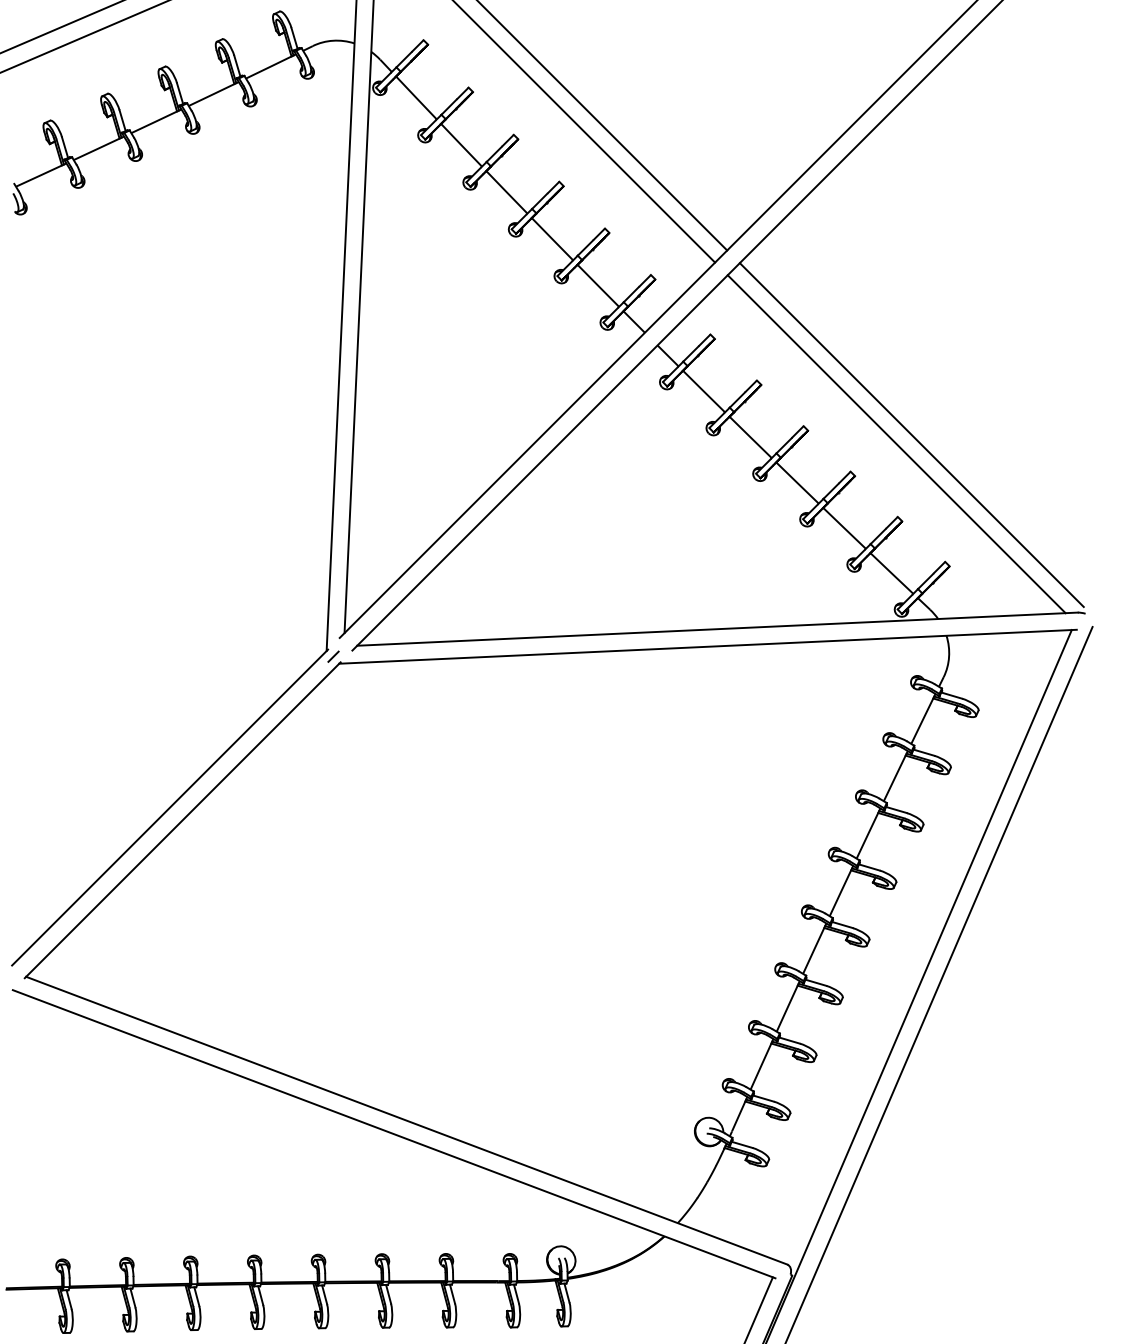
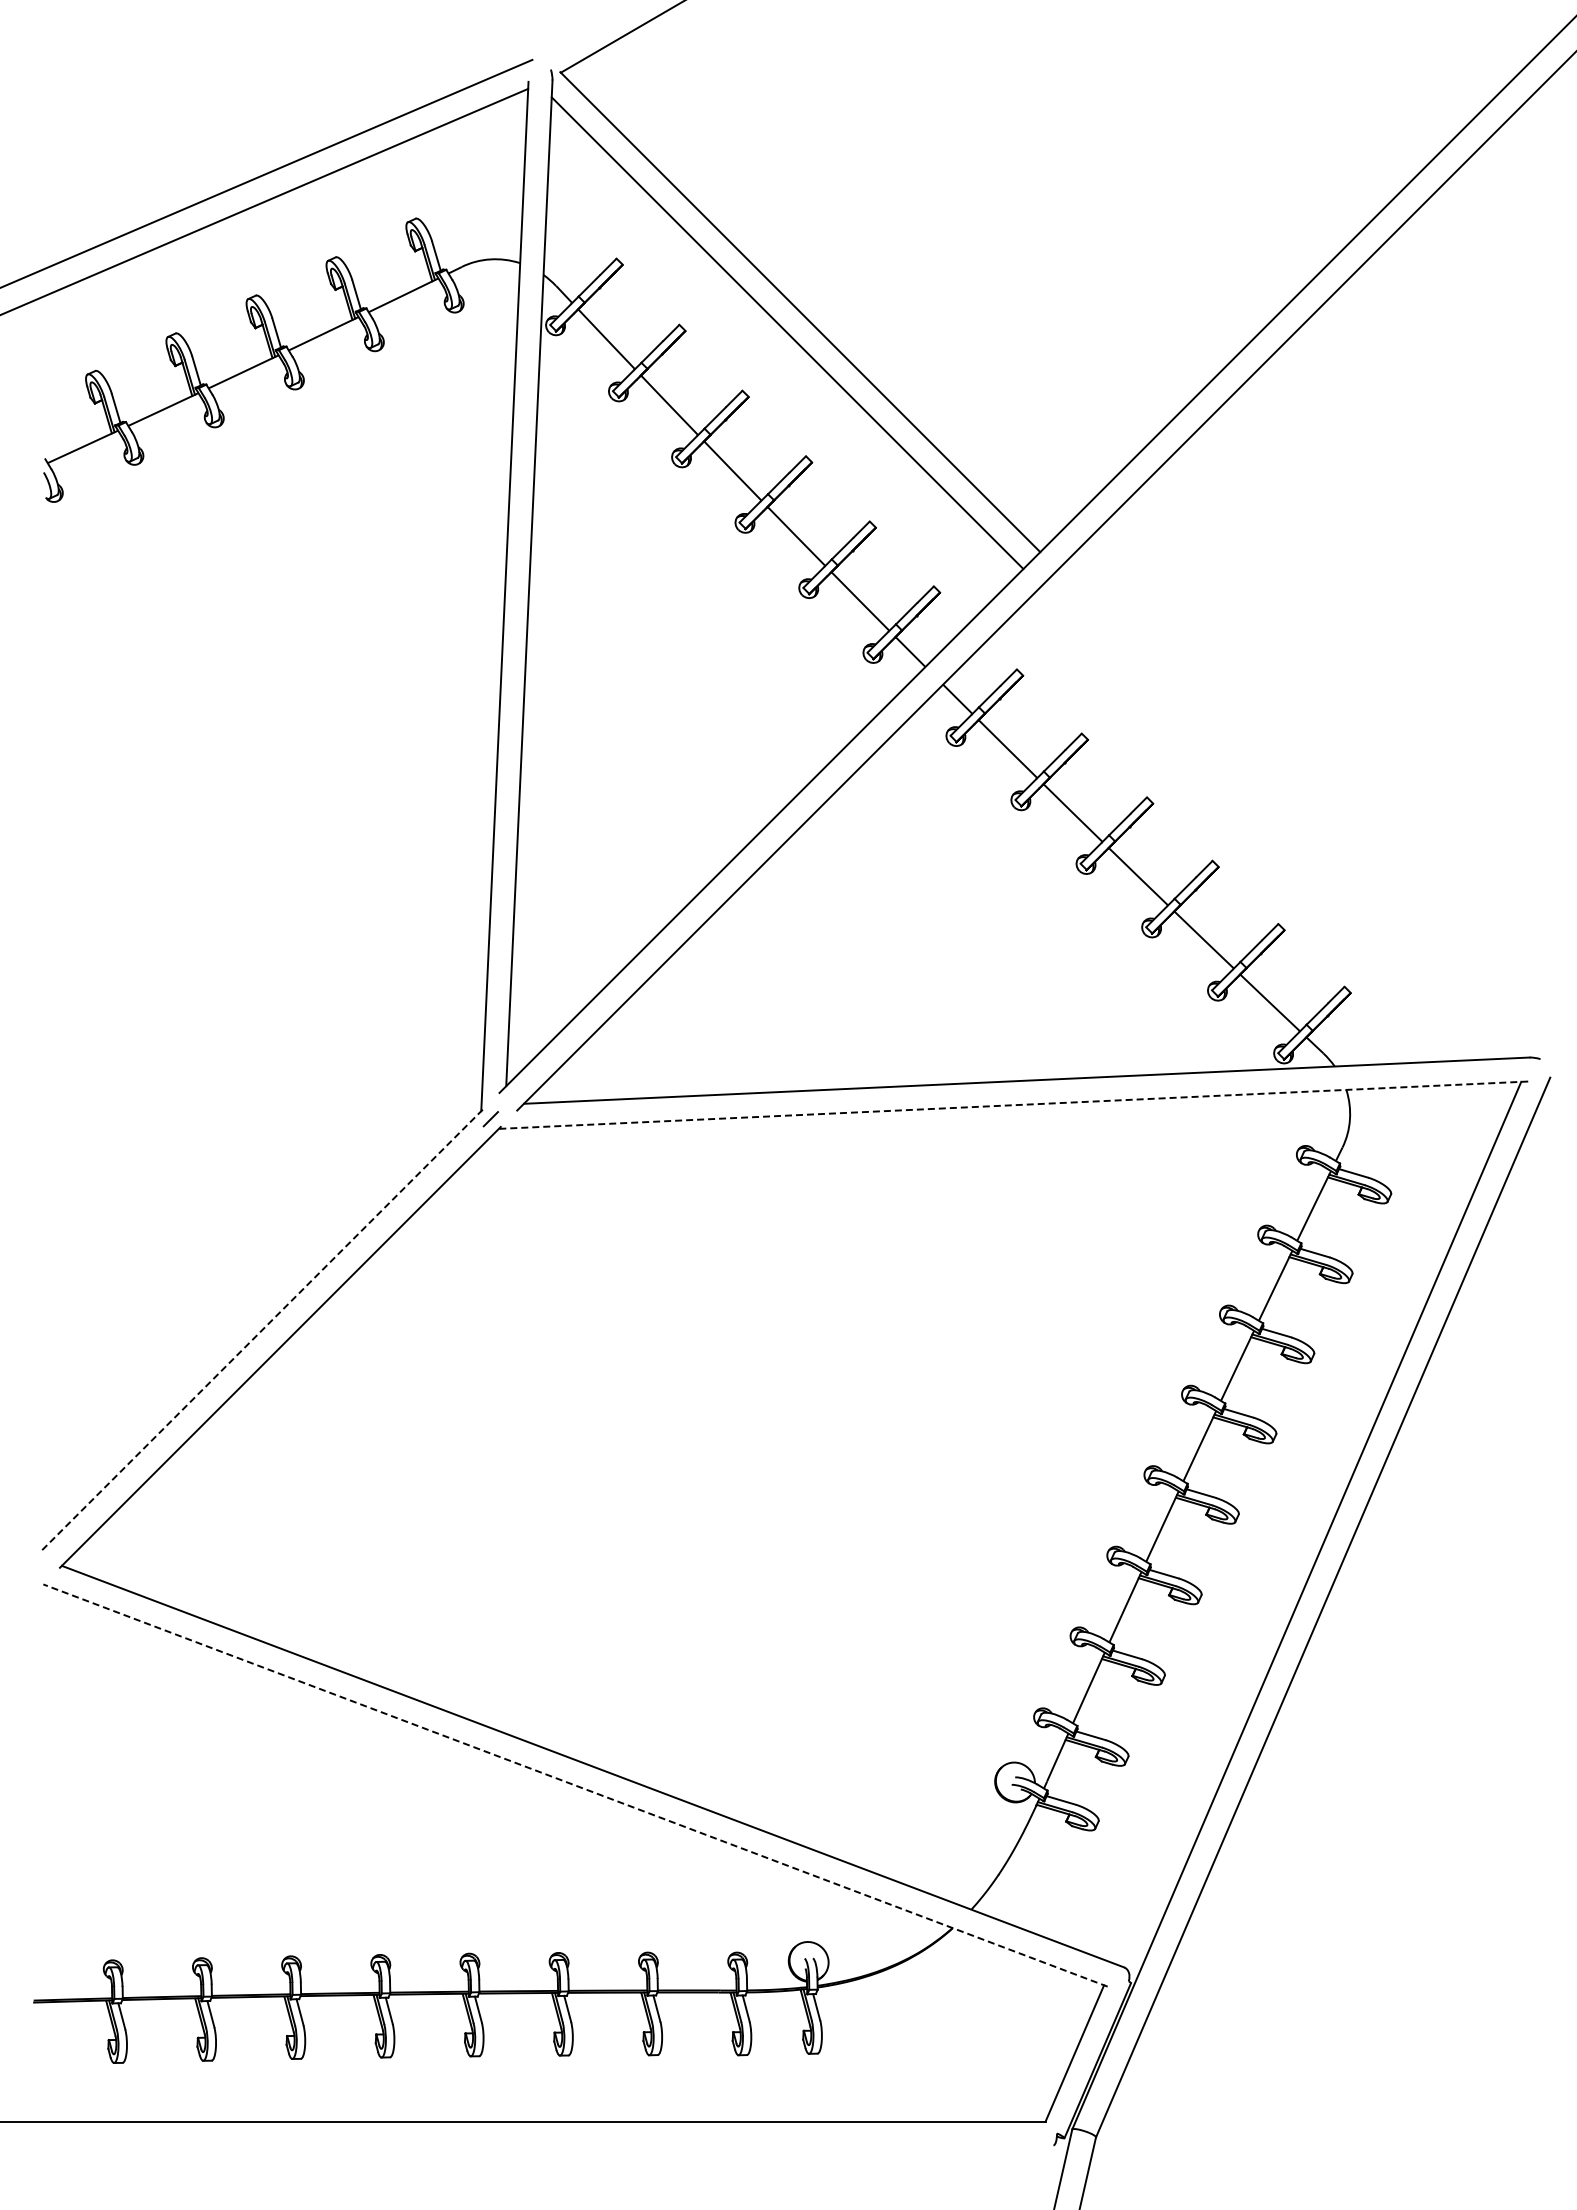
line: (911, 434) -> (1297, 809), removed
line: (896, 444) -> (1276, 822), removed
line: (707, 646) -> (1013, 1105), solid -> dashed
line: (169, 807) -> (262, 1329), solid -> dashed
line: (394, 1134) -> (575, 1785), solid -> dashed

